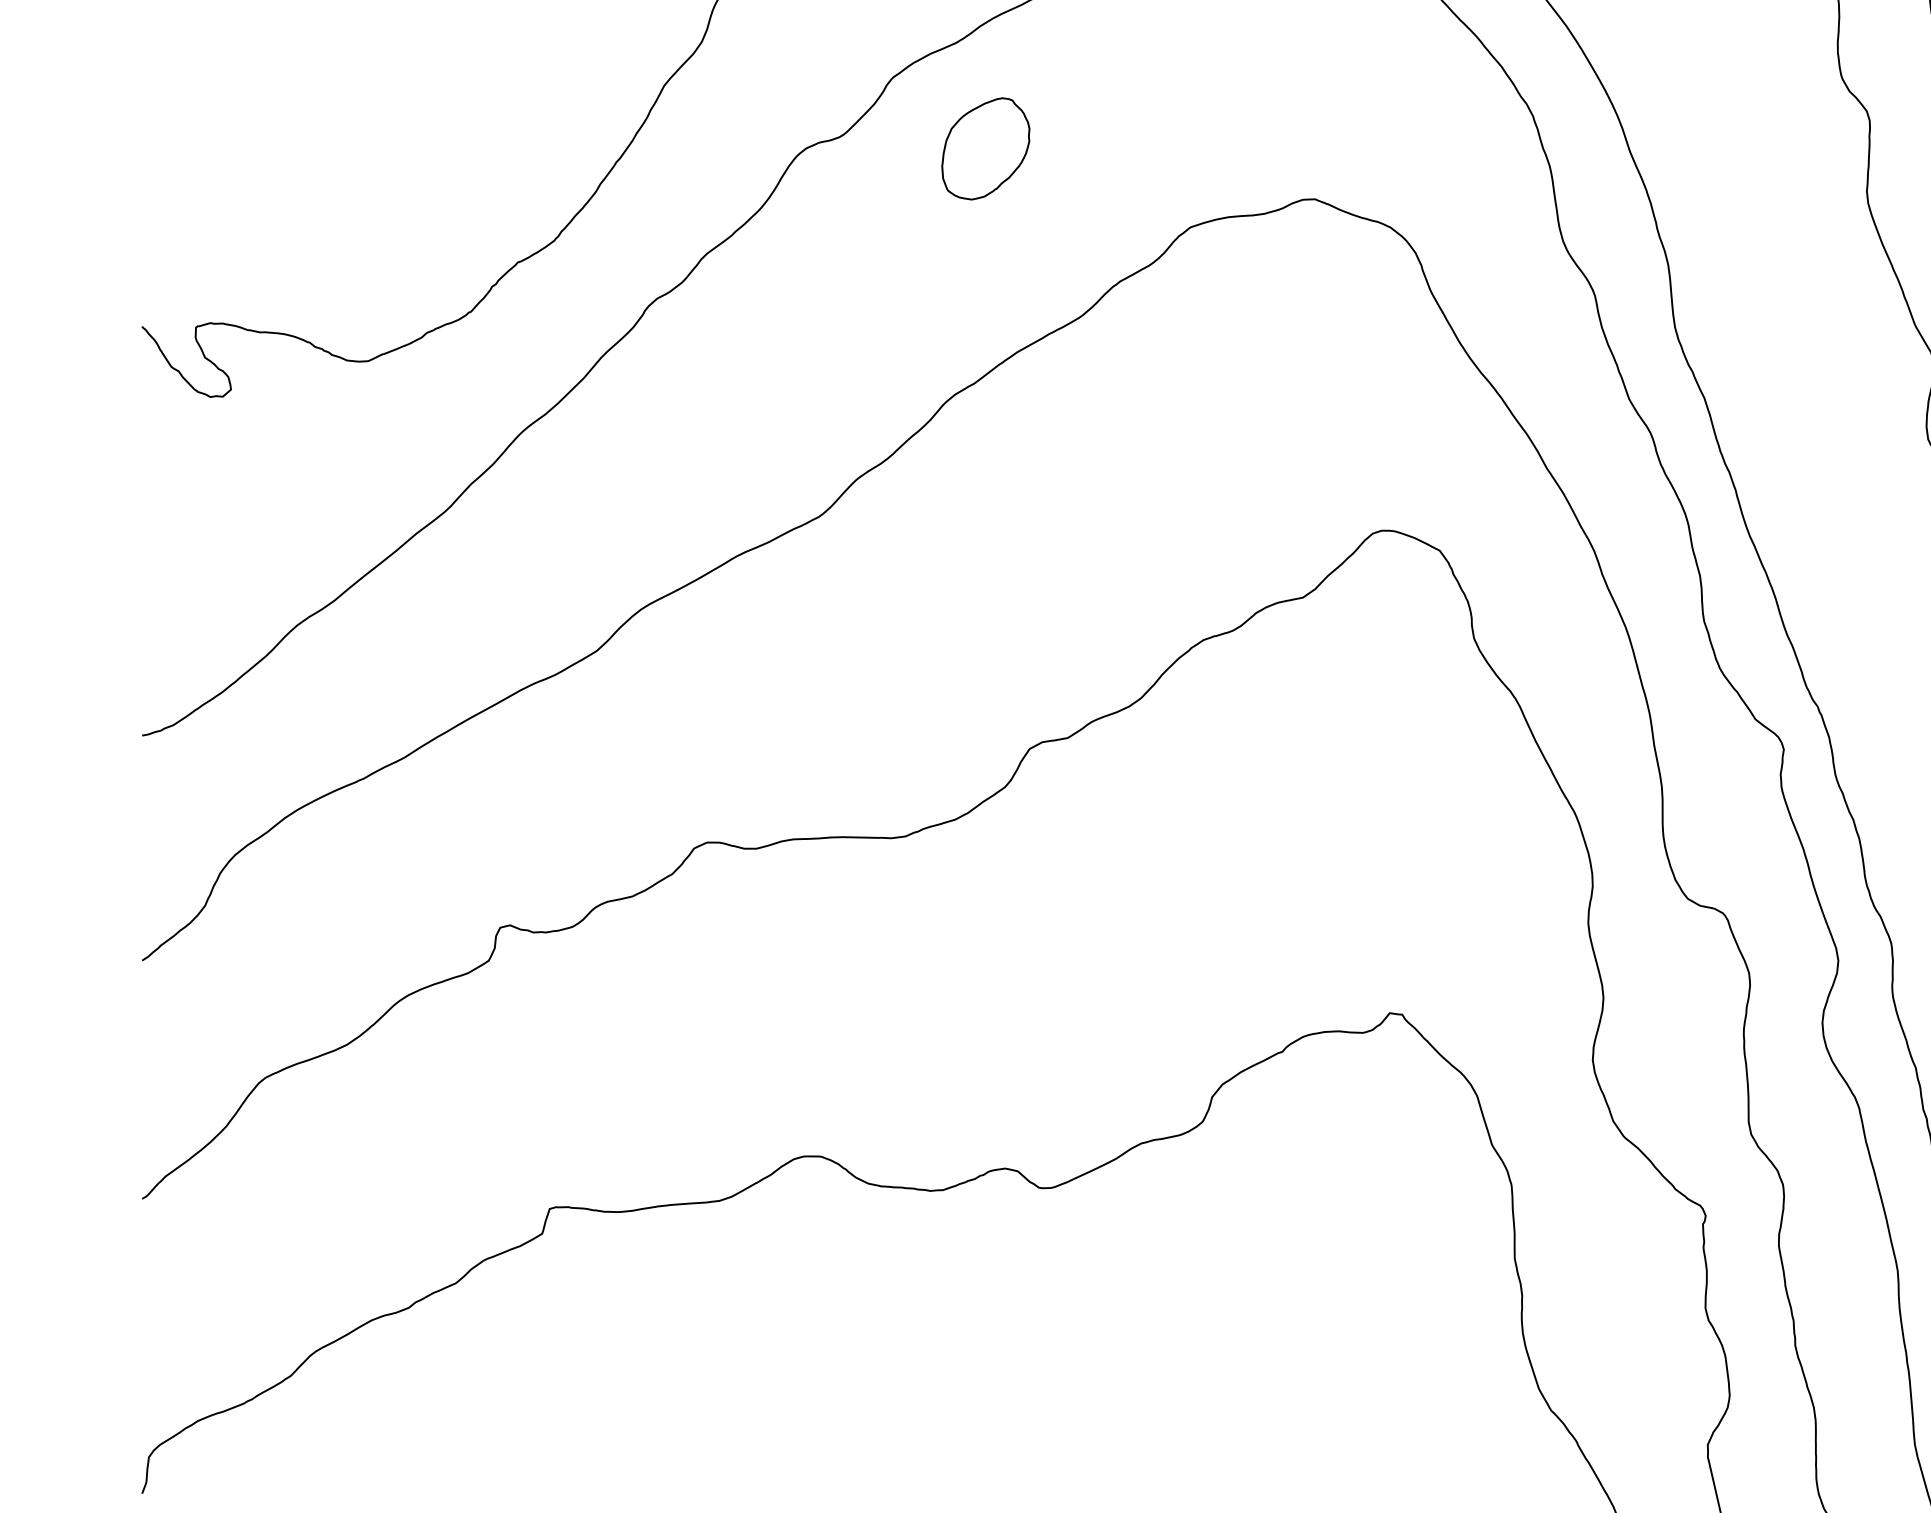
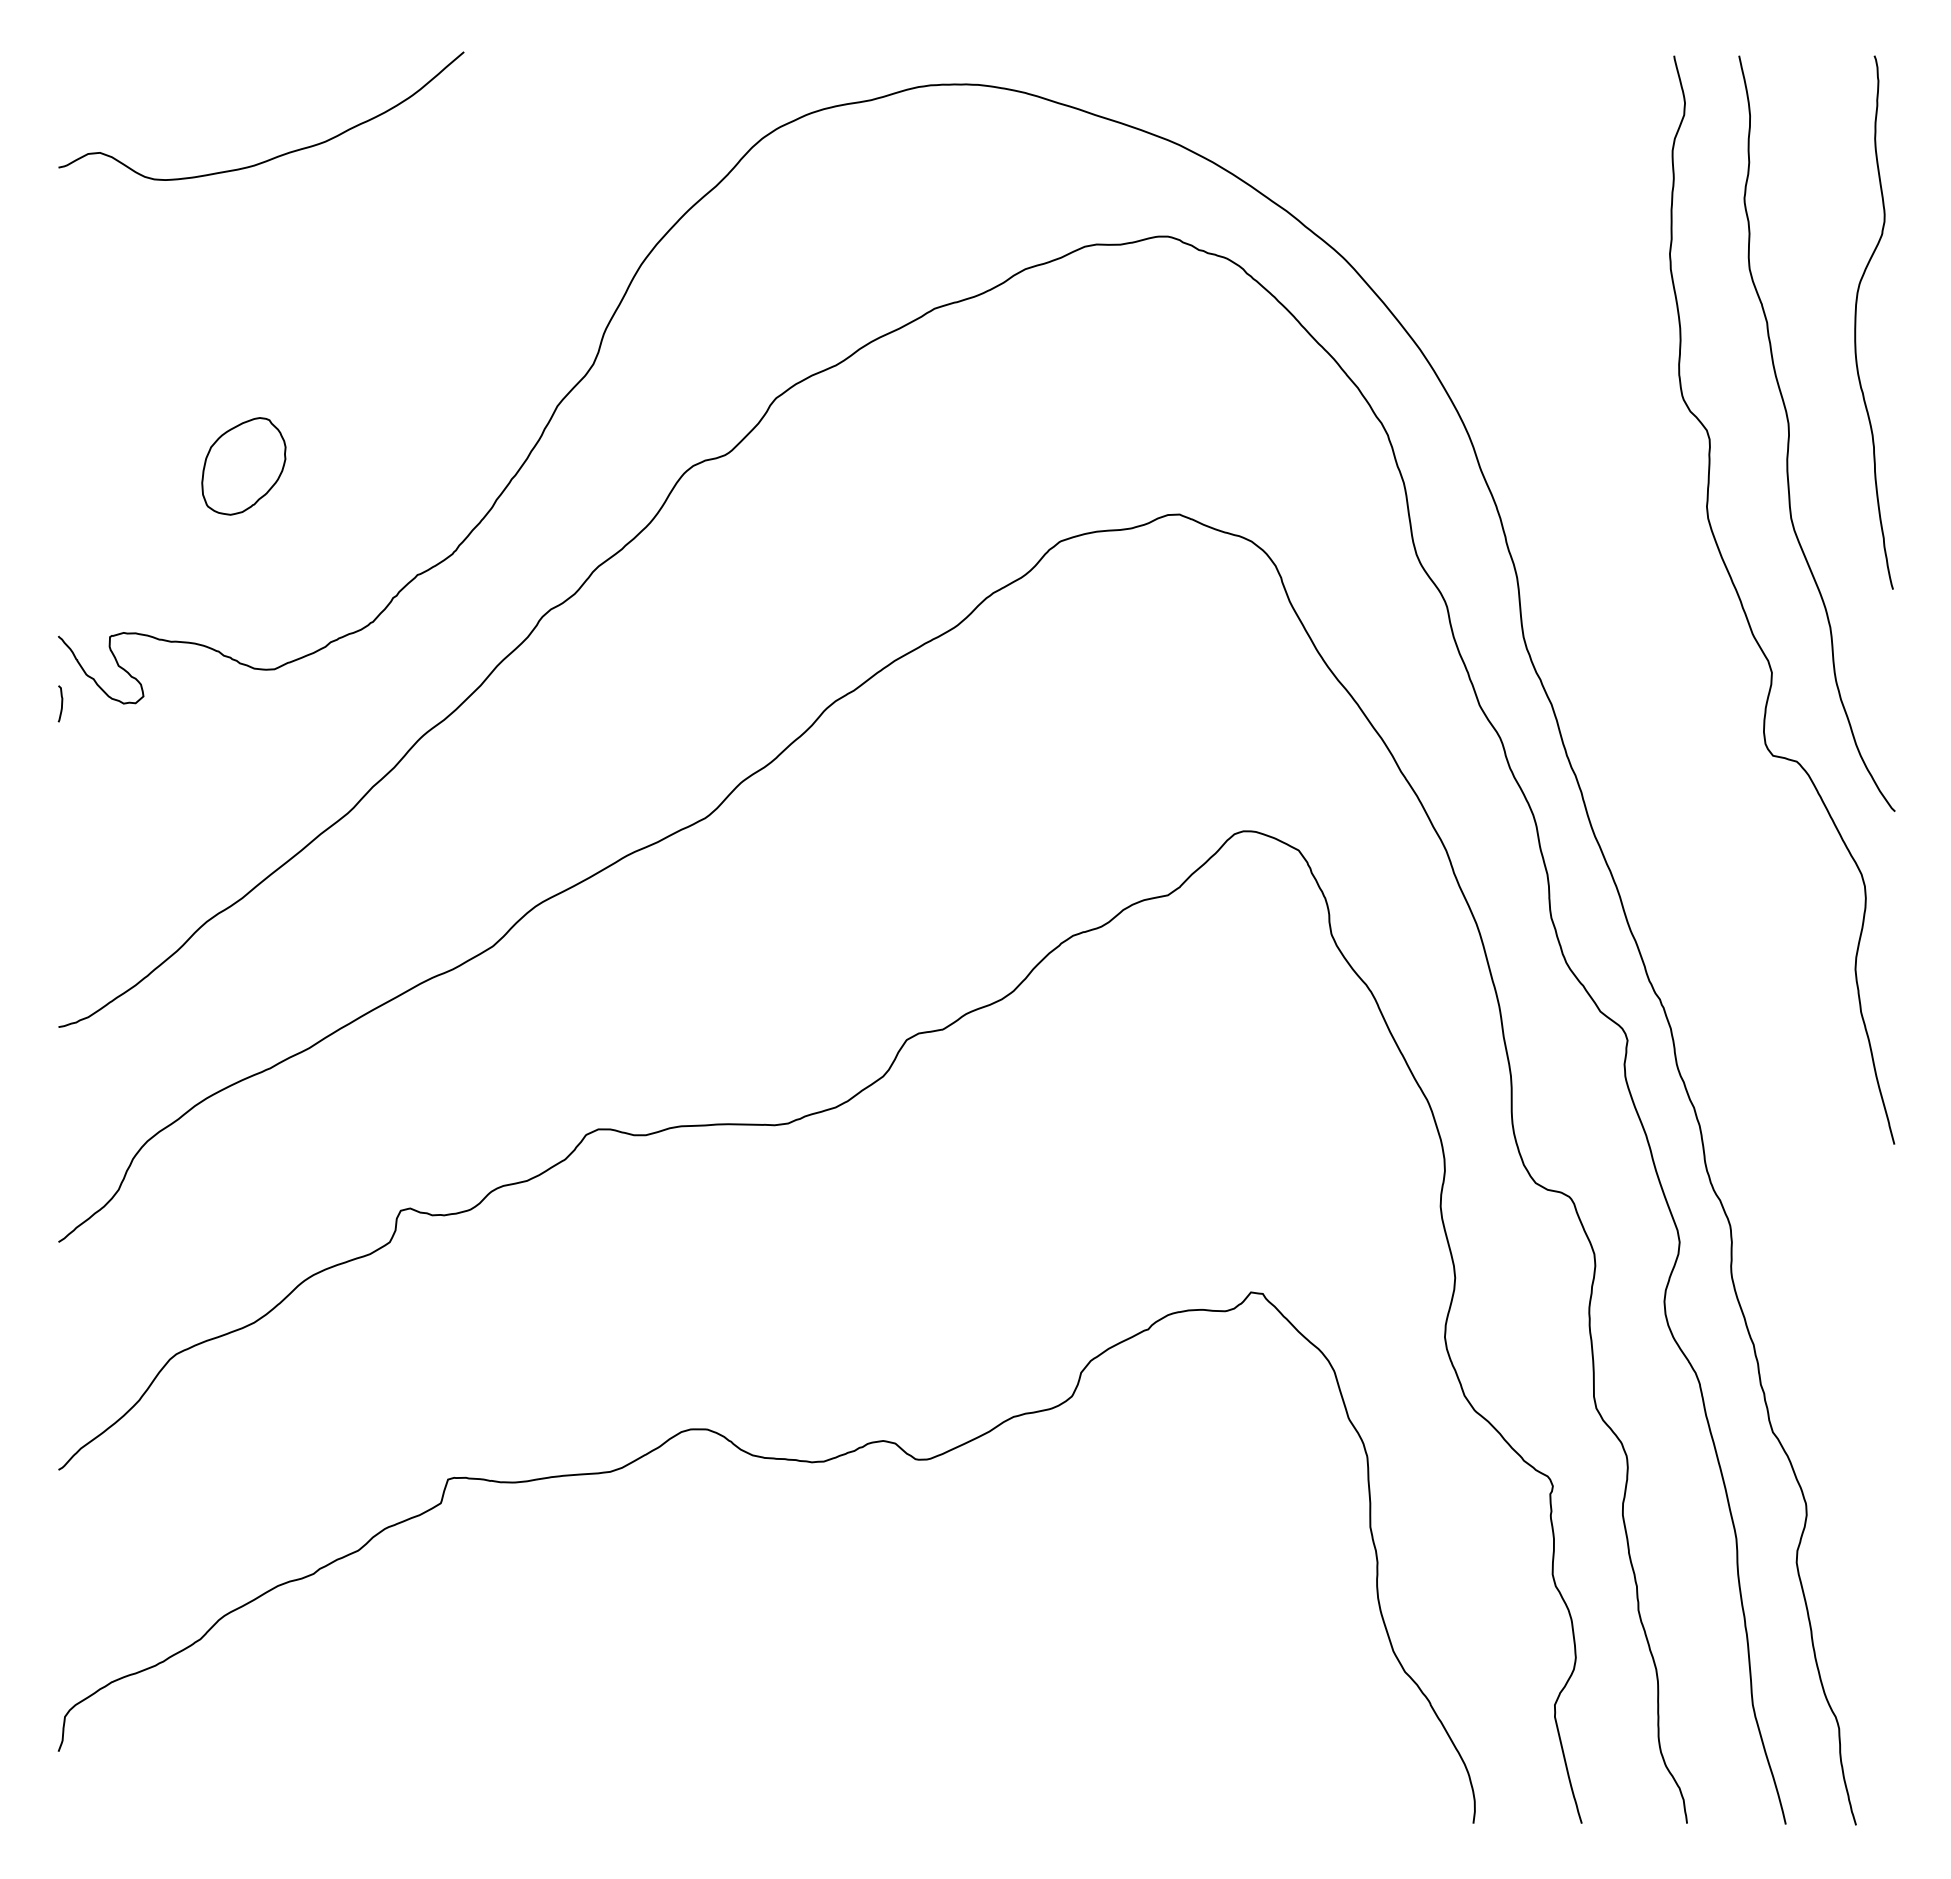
part: (985, 148) -> (243, 466), moved
curve: (145, 396) -> (61, 703), added

